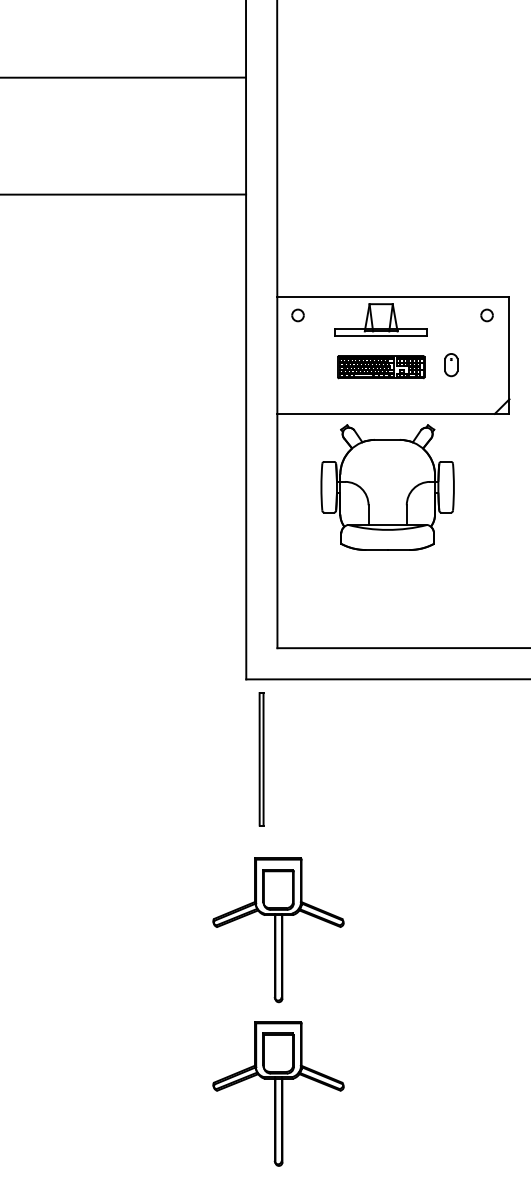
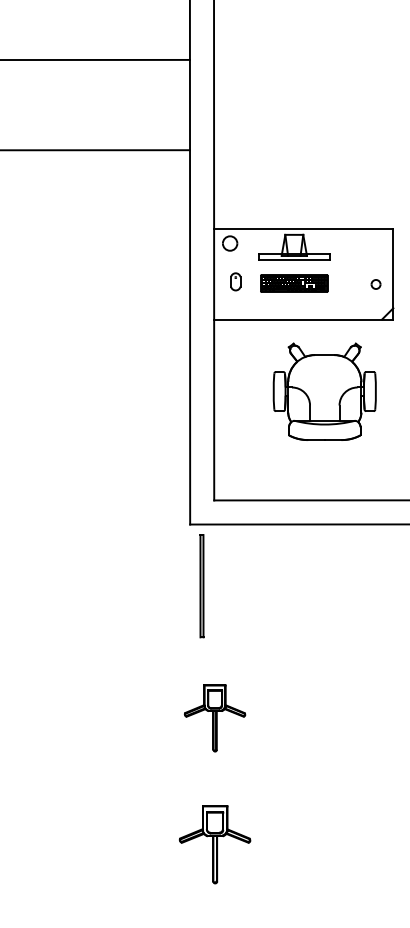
part: (297, 315) -> (229, 243), size x1.6
part: (486, 315) -> (375, 284), moved
part: (451, 365) -> (235, 282), moved
part: (387, 487) -> (324, 391), moved
part: (278, 930) -> (215, 718), size x0.6
part: (278, 1093) -> (215, 844), size x0.7

